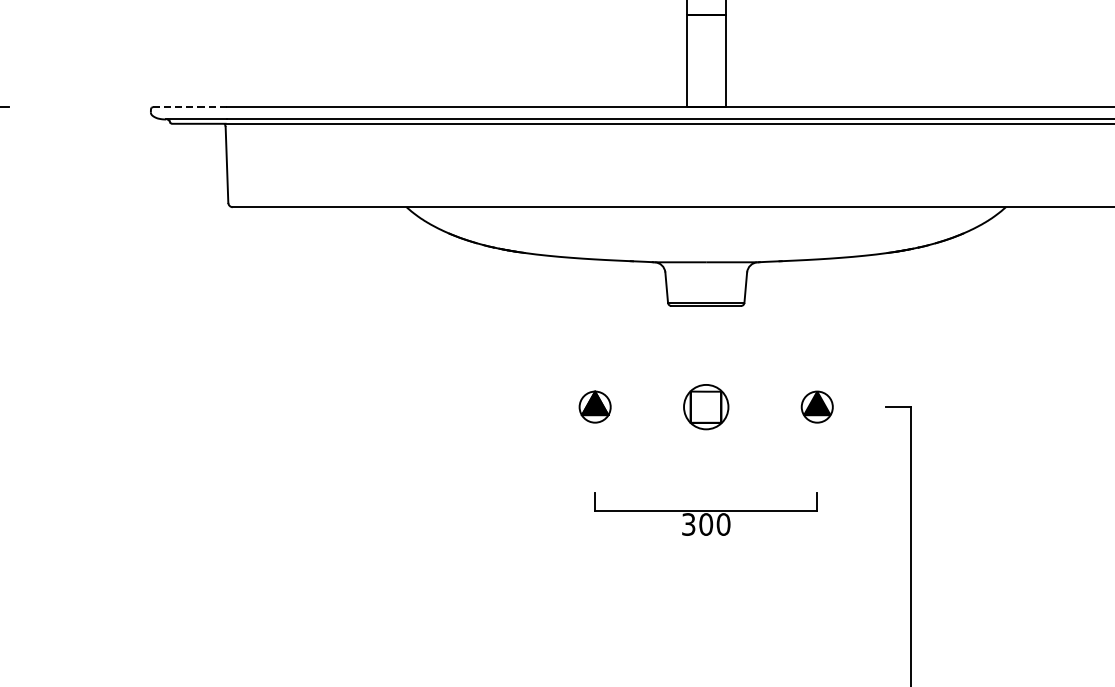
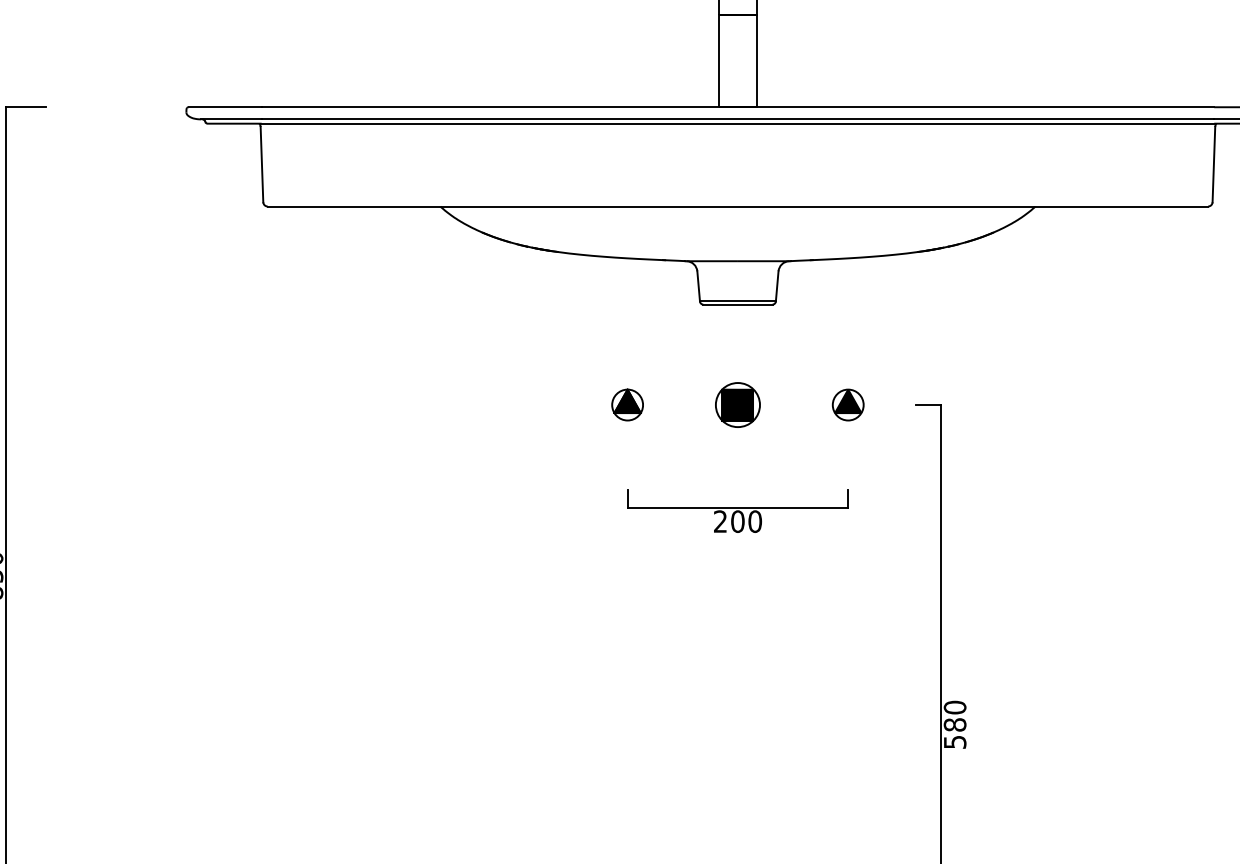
line: (190, 107) -> (225, 107), dashed -> solid
fill: (705, 406) -> (737, 404), added
text: (688, 524) -> (720, 521), 300 -> 200

